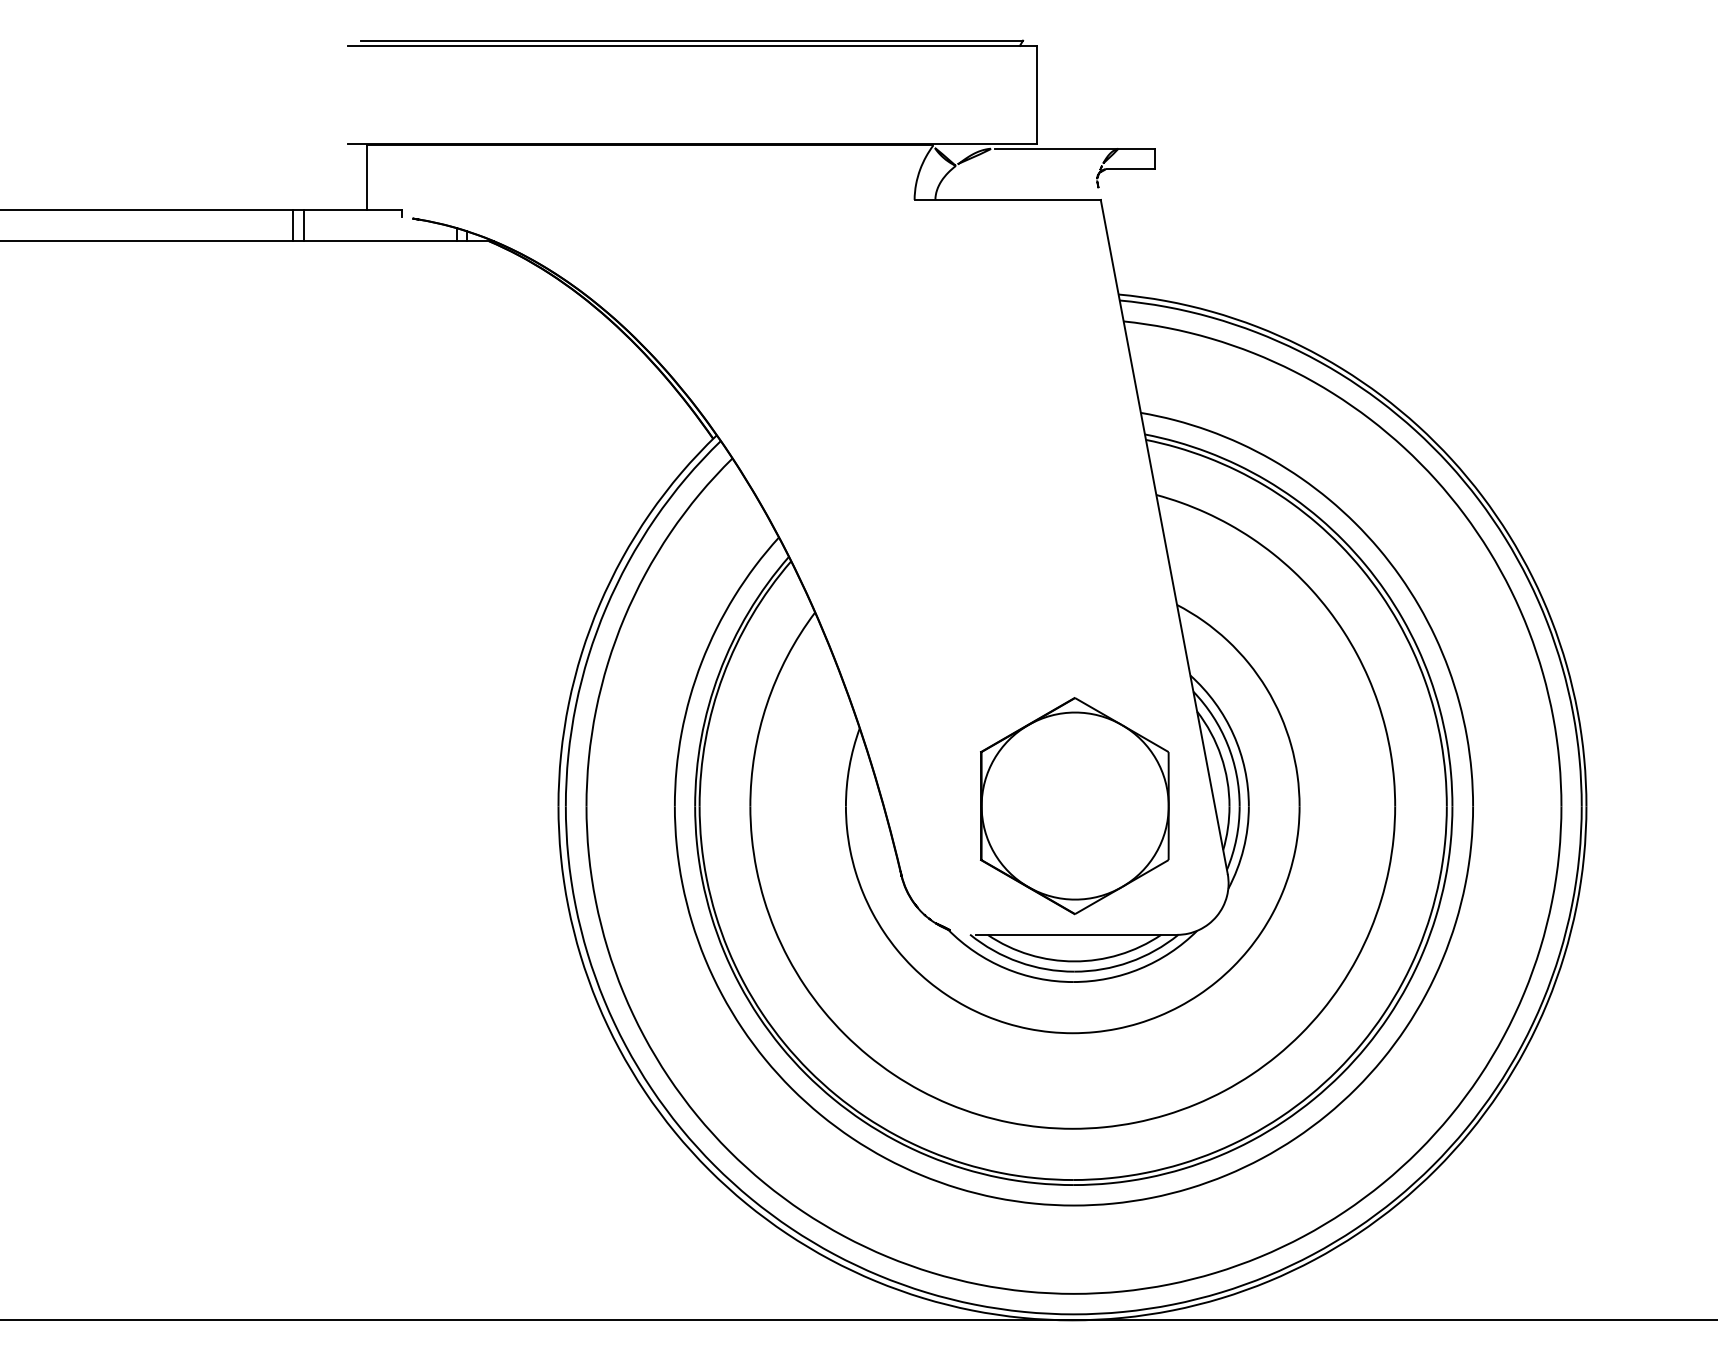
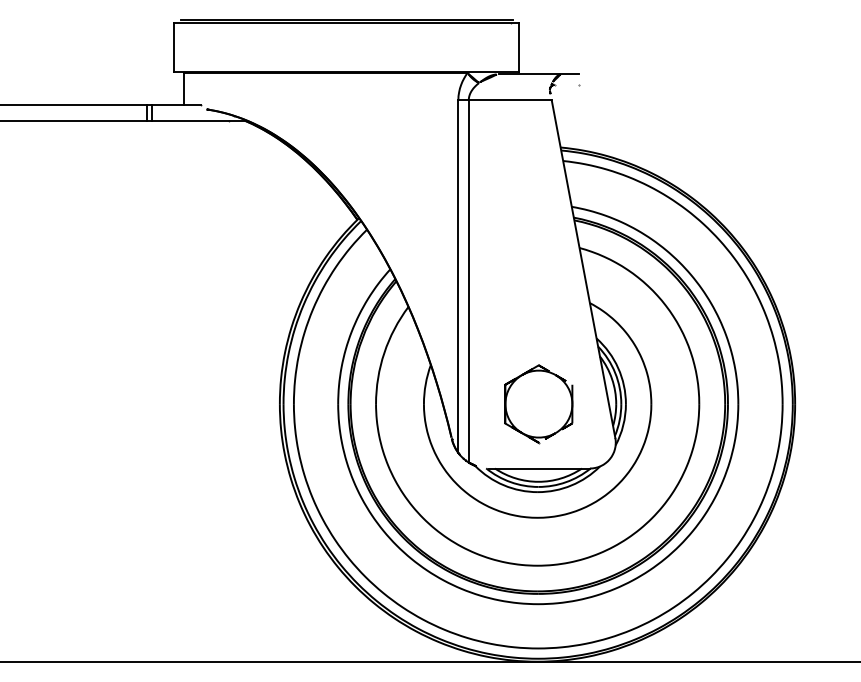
line: (348, 93) -> (174, 46), added
line: (914, 551) -> (458, 276), added
line: (934, 561) -> (468, 281), added
part: (1074, 807) -> (538, 404), size x0.71

